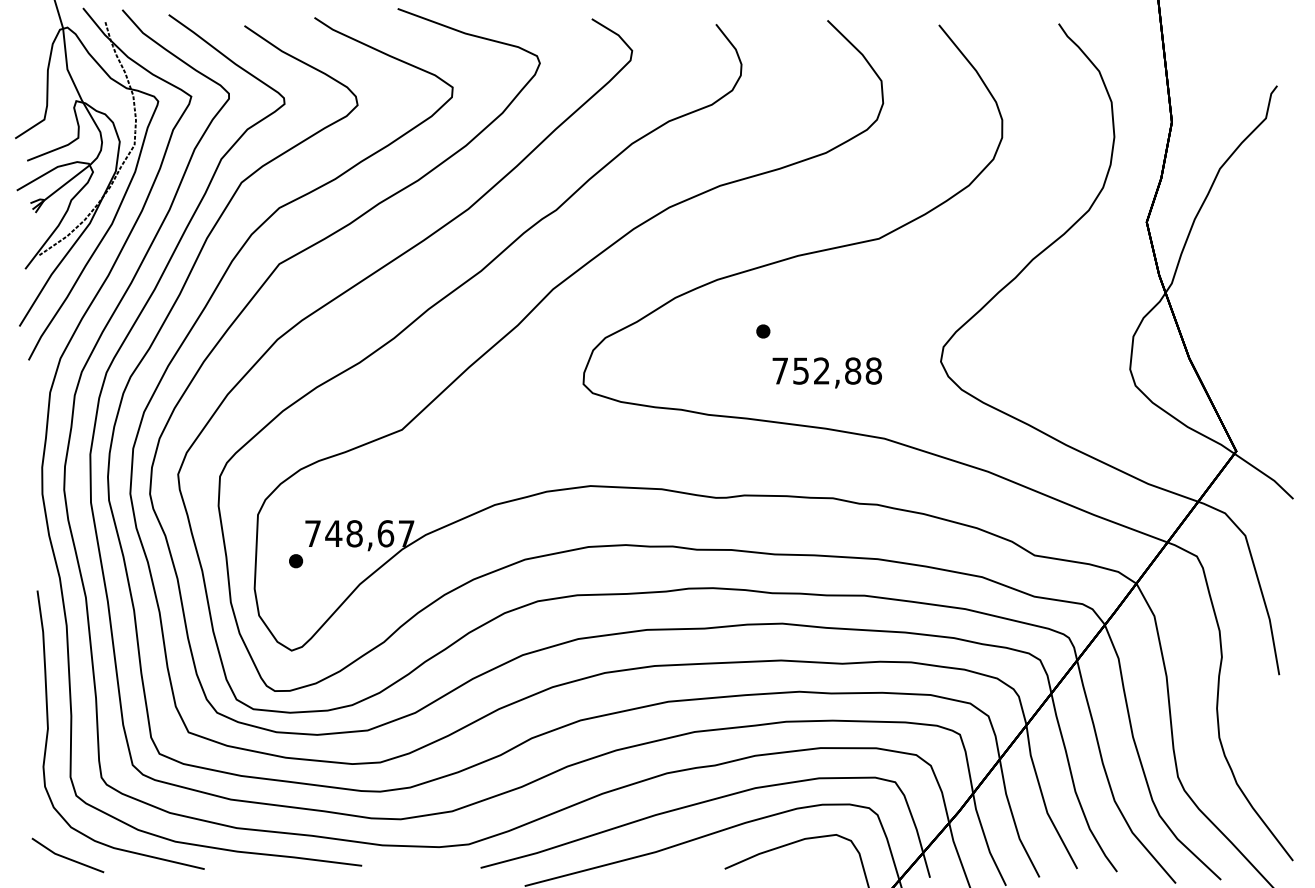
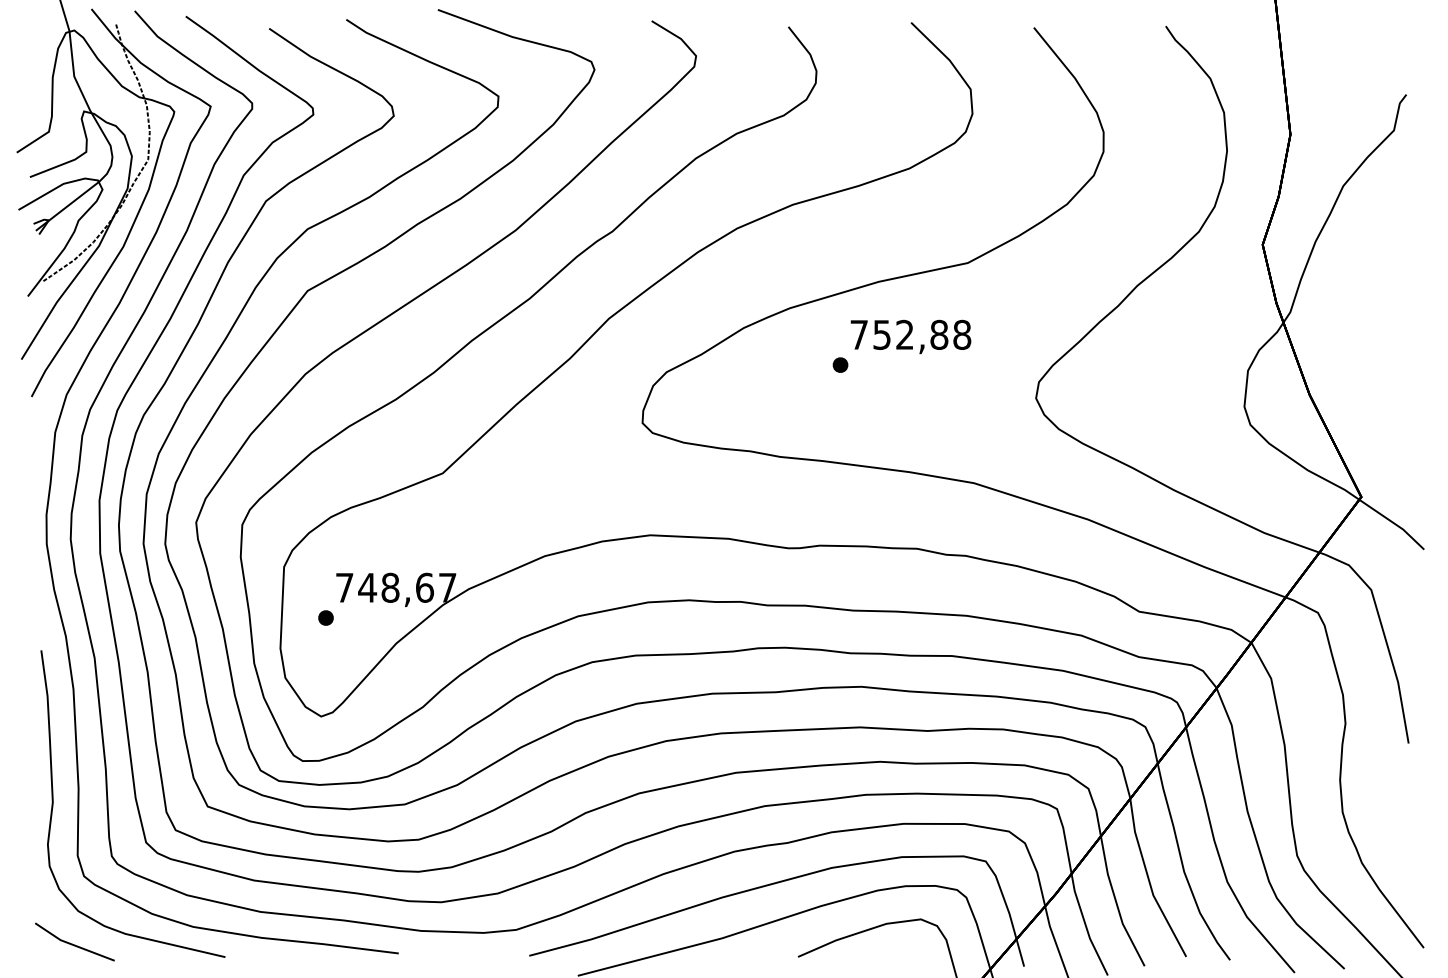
text: (826, 372) -> (910, 336), moved

